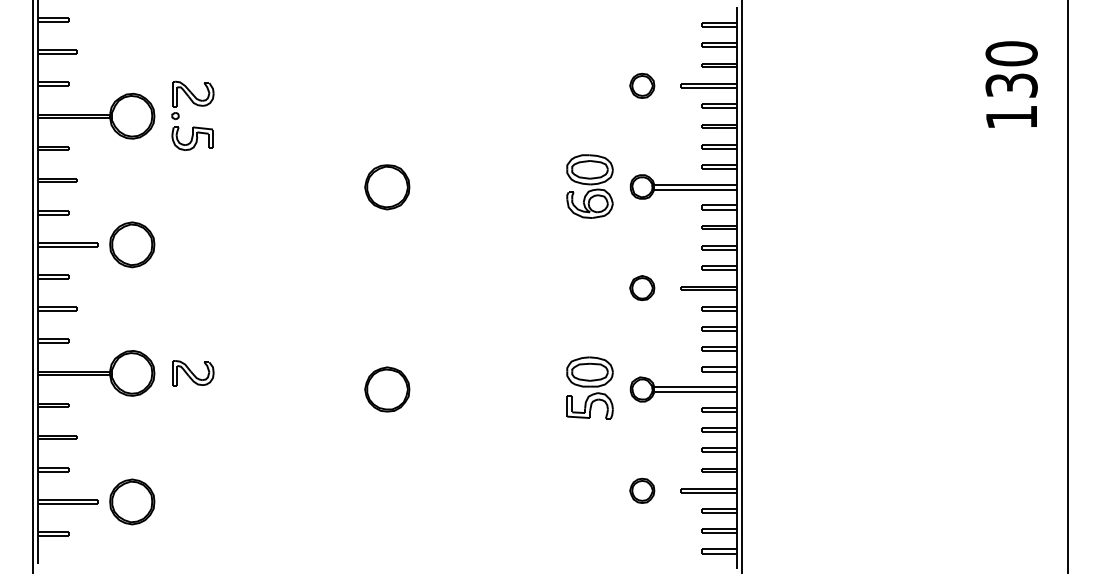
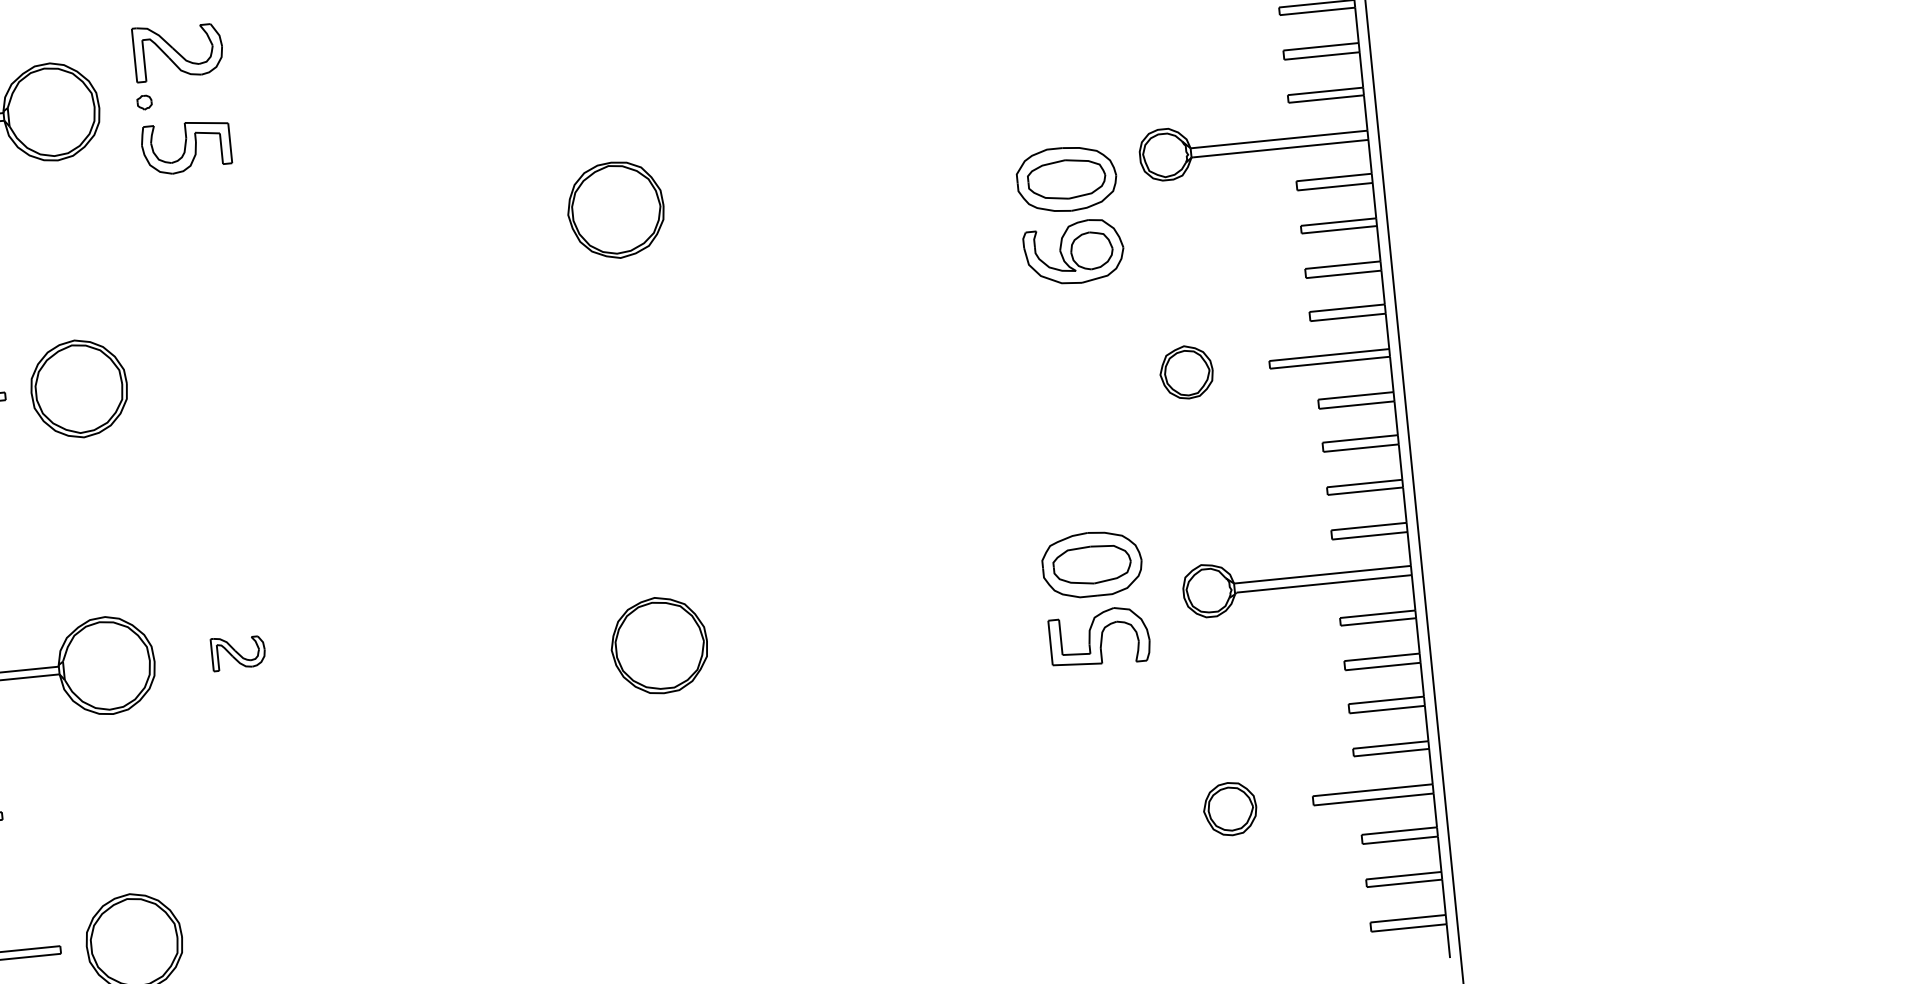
part: (589, 186) -> (1069, 215), moved
part: (193, 373) -> (238, 652), size x0.6

